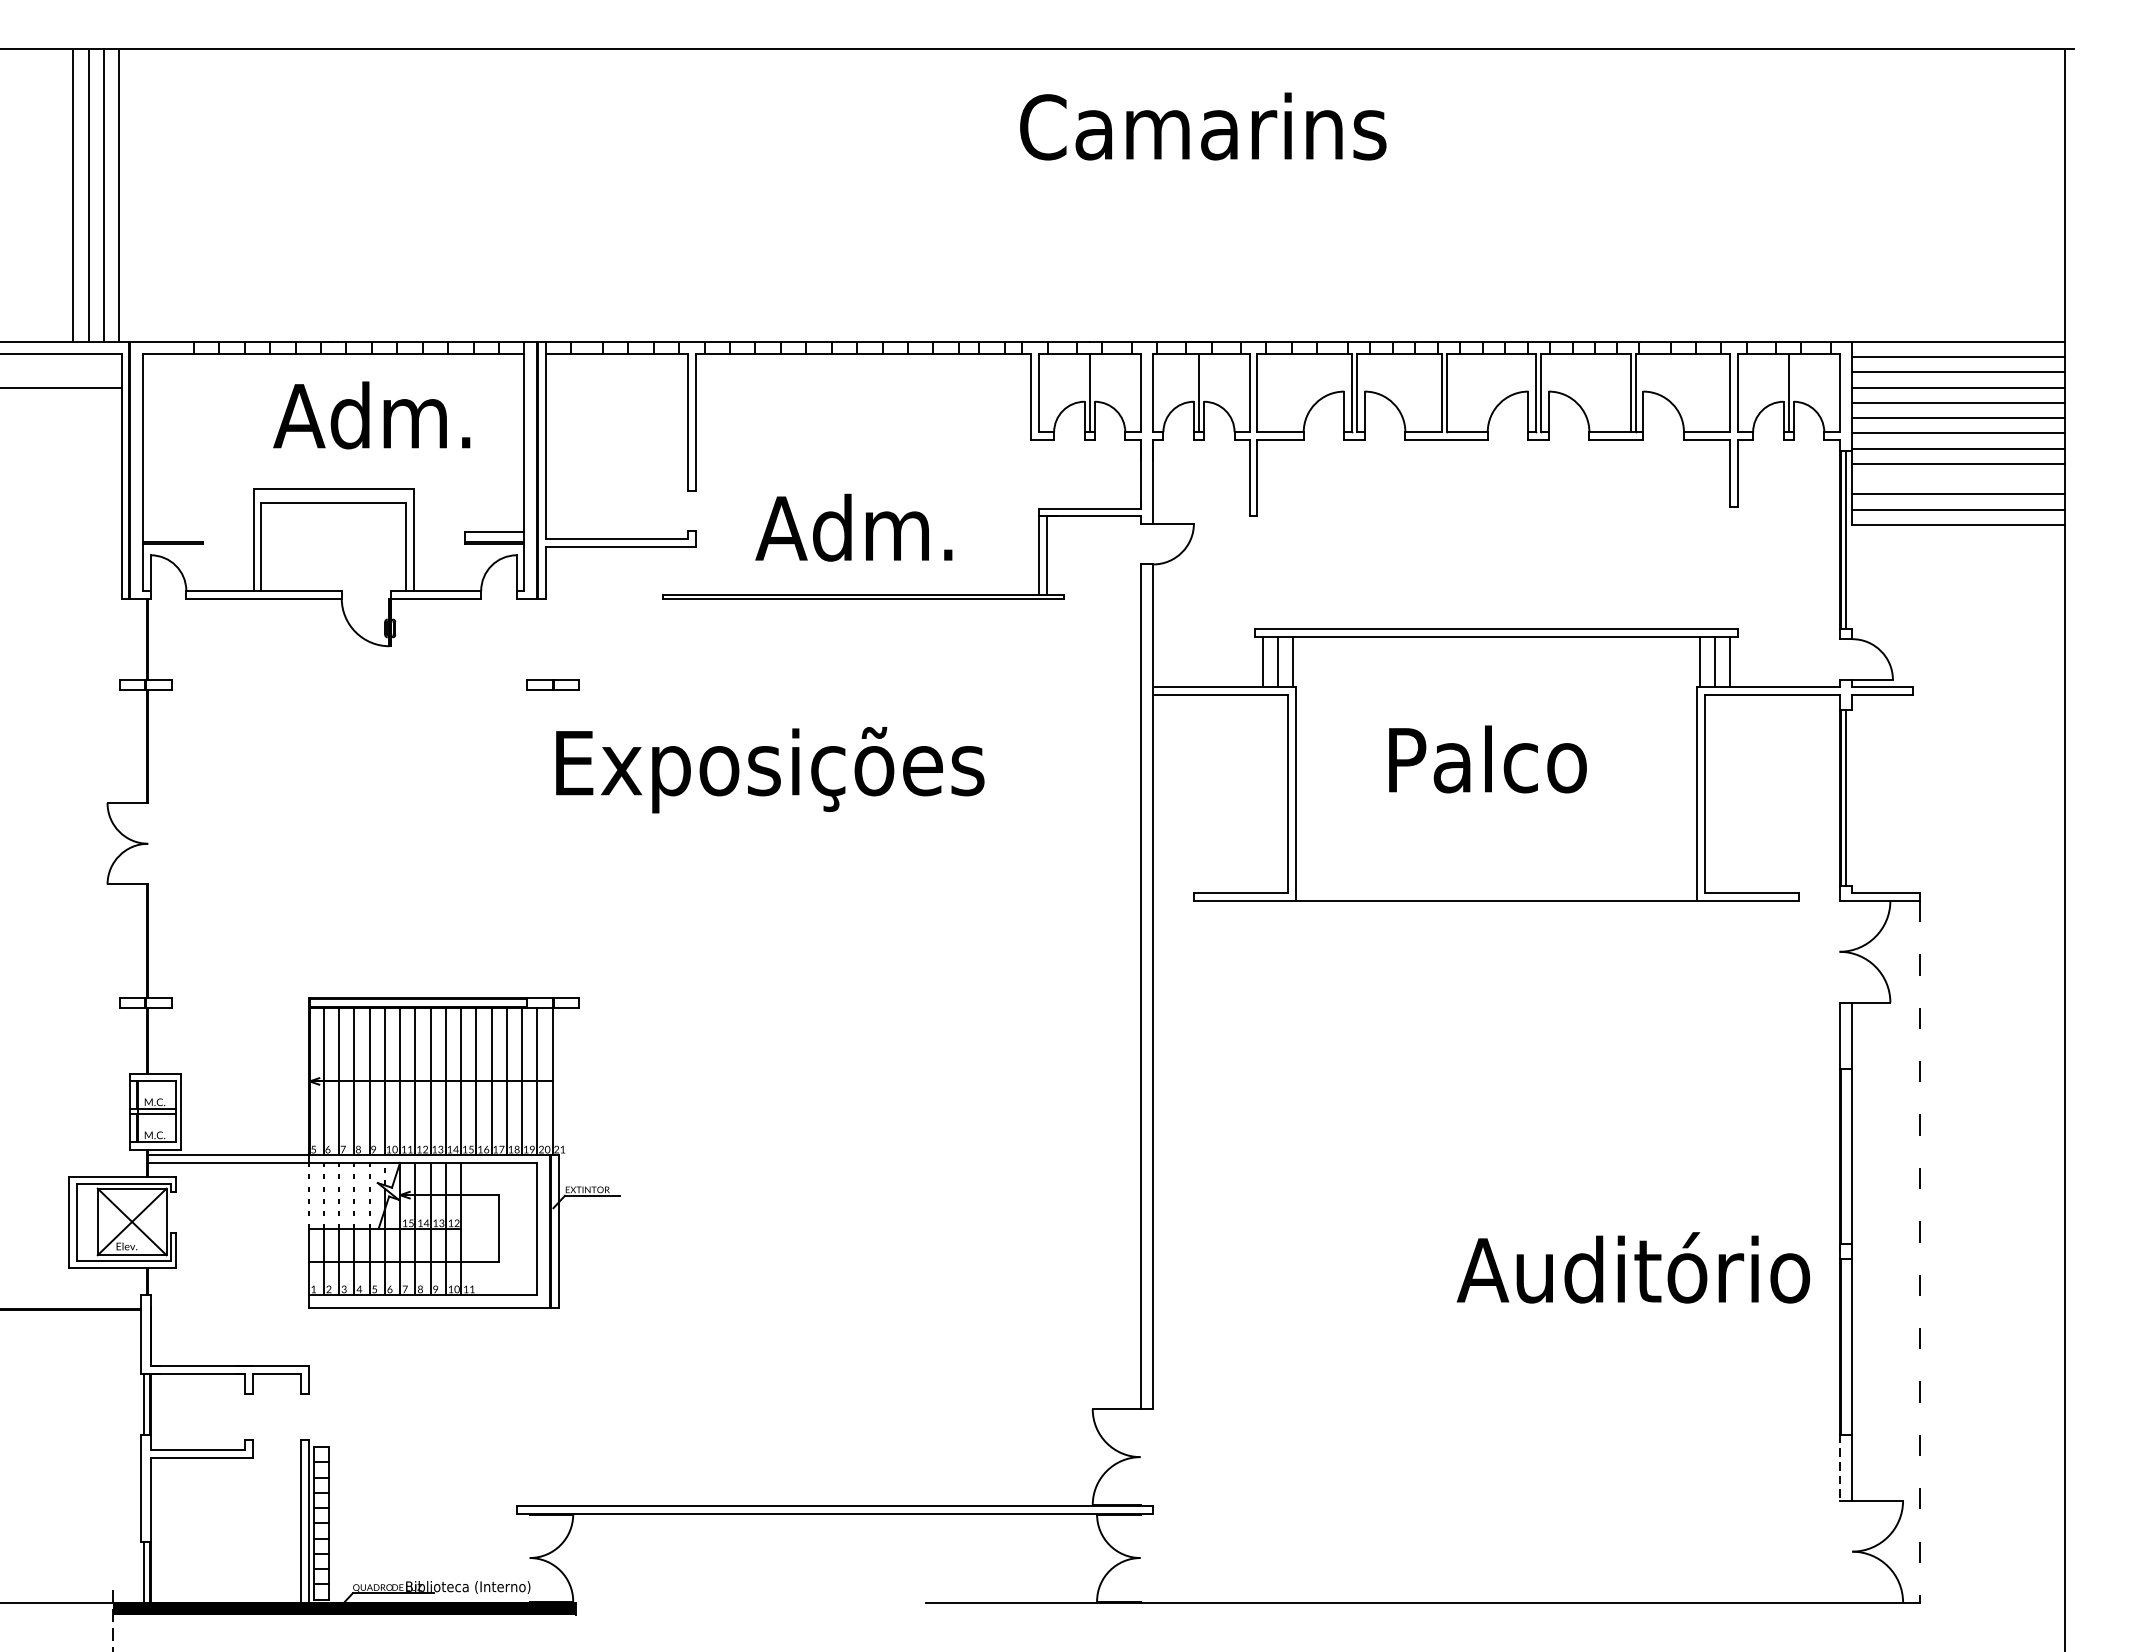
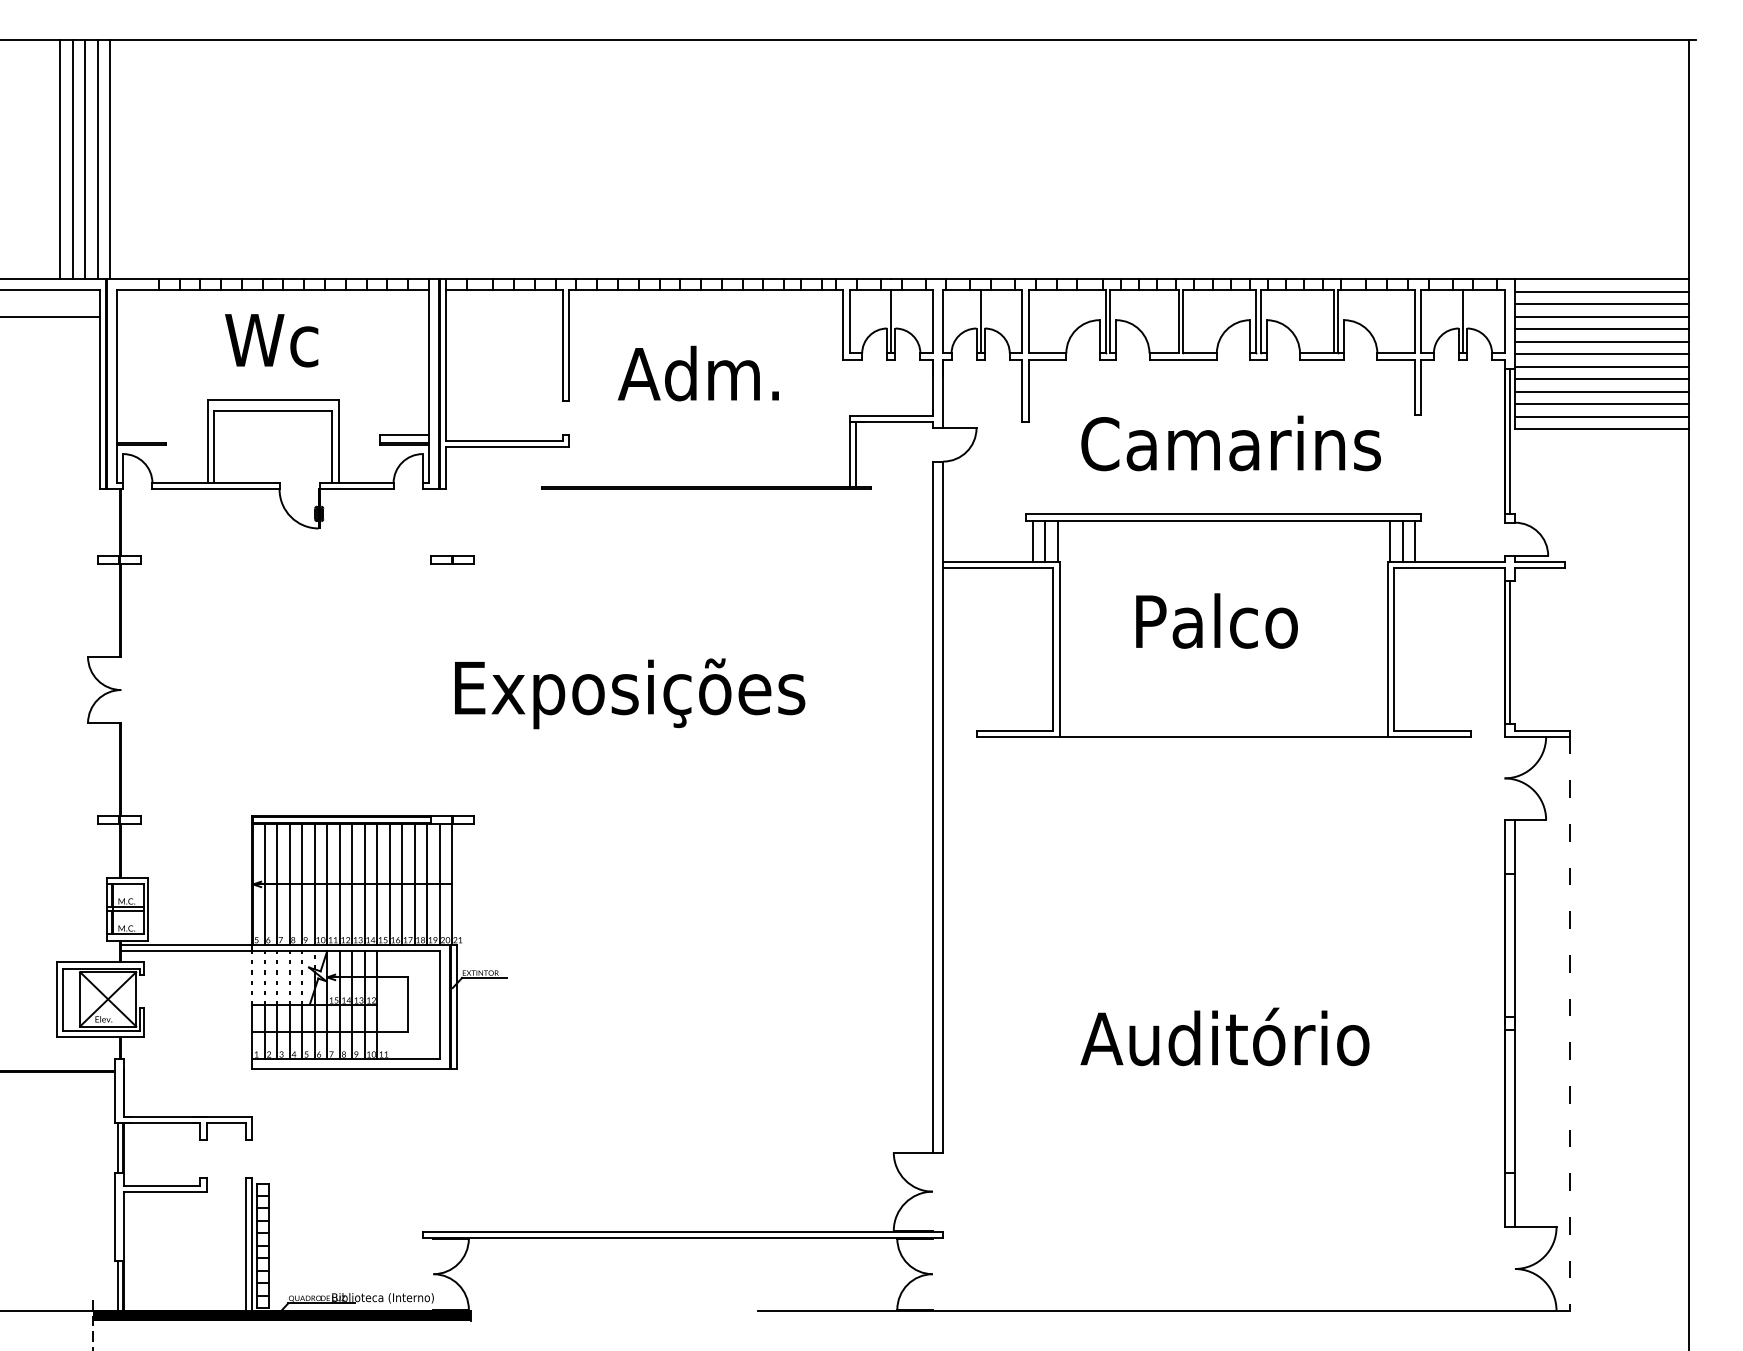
text: (1202, 126) -> (1230, 443), moved
line: (135, 195) -> (110, 159), added
text: (371, 415) -> (303, 339), Adm. -> Wc
line: (1958, 478) -> (1601, 391), added
text: (852, 527) -> (697, 373), moved
text: (770, 769) -> (630, 693), moved
text: (1632, 1267) -> (1224, 1036), moved
line: (1839, 1467) -> (1504, 1200), dashed -> solid

